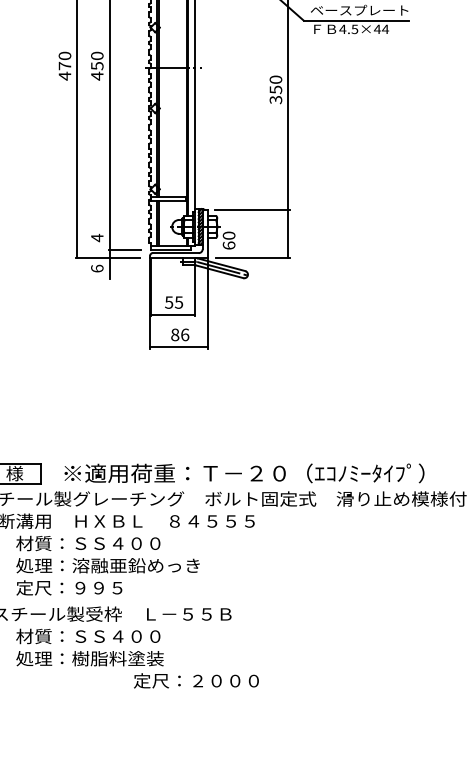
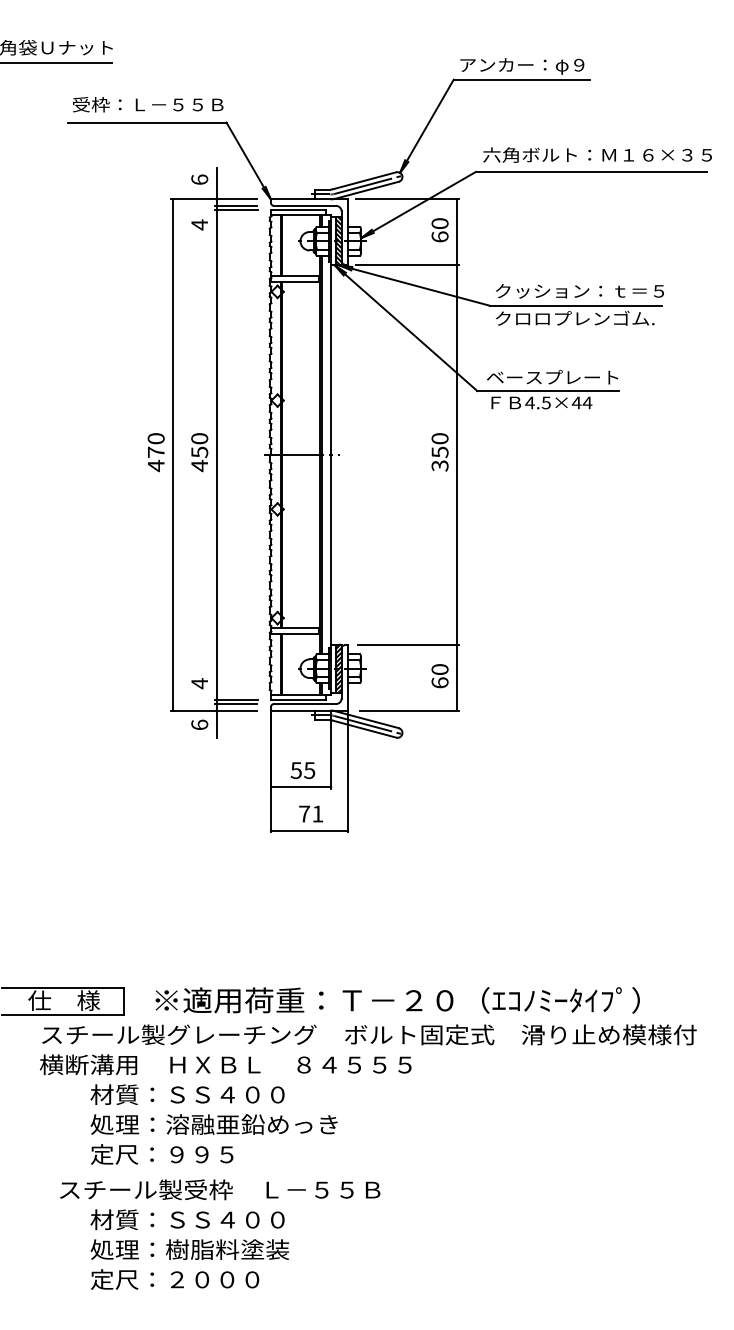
text: (275, 89) -> (439, 452), moved
text: (228, 240) -> (439, 676), moved
line: (123, 253) -> (235, 704), added
text: (180, 334) -> (311, 813), 86 -> 71
text: (196, 680) -> (175, 1279), moved

